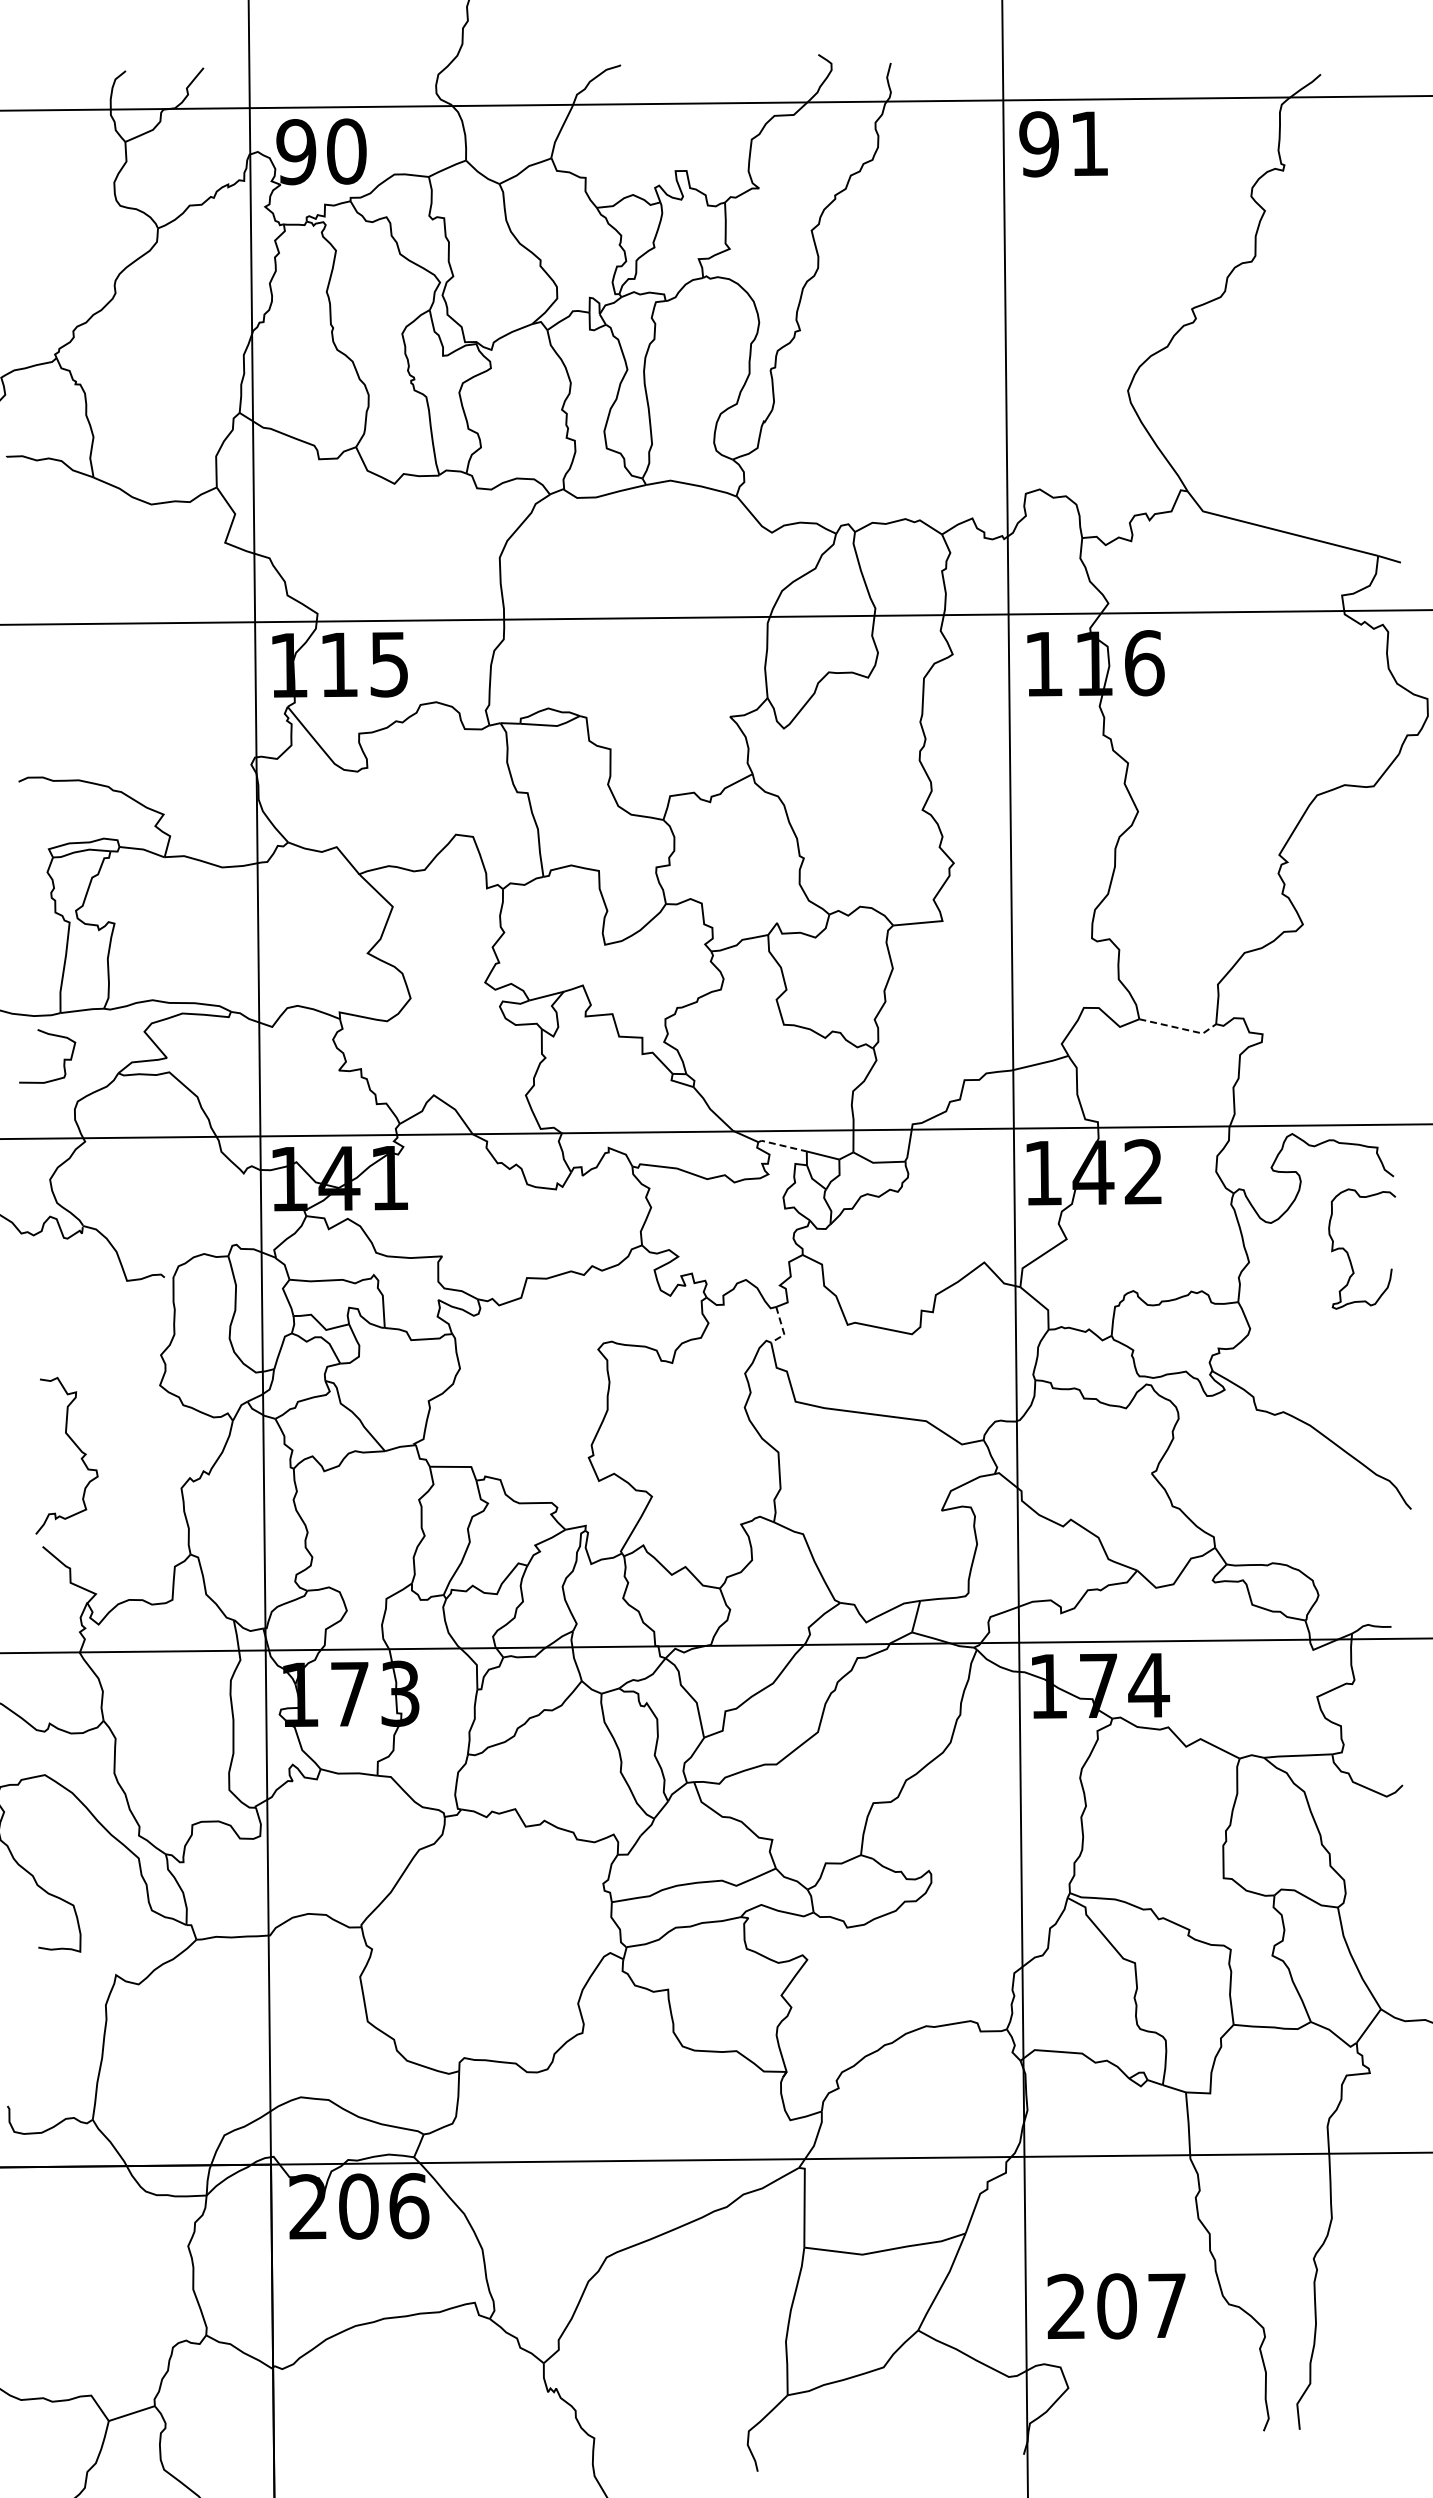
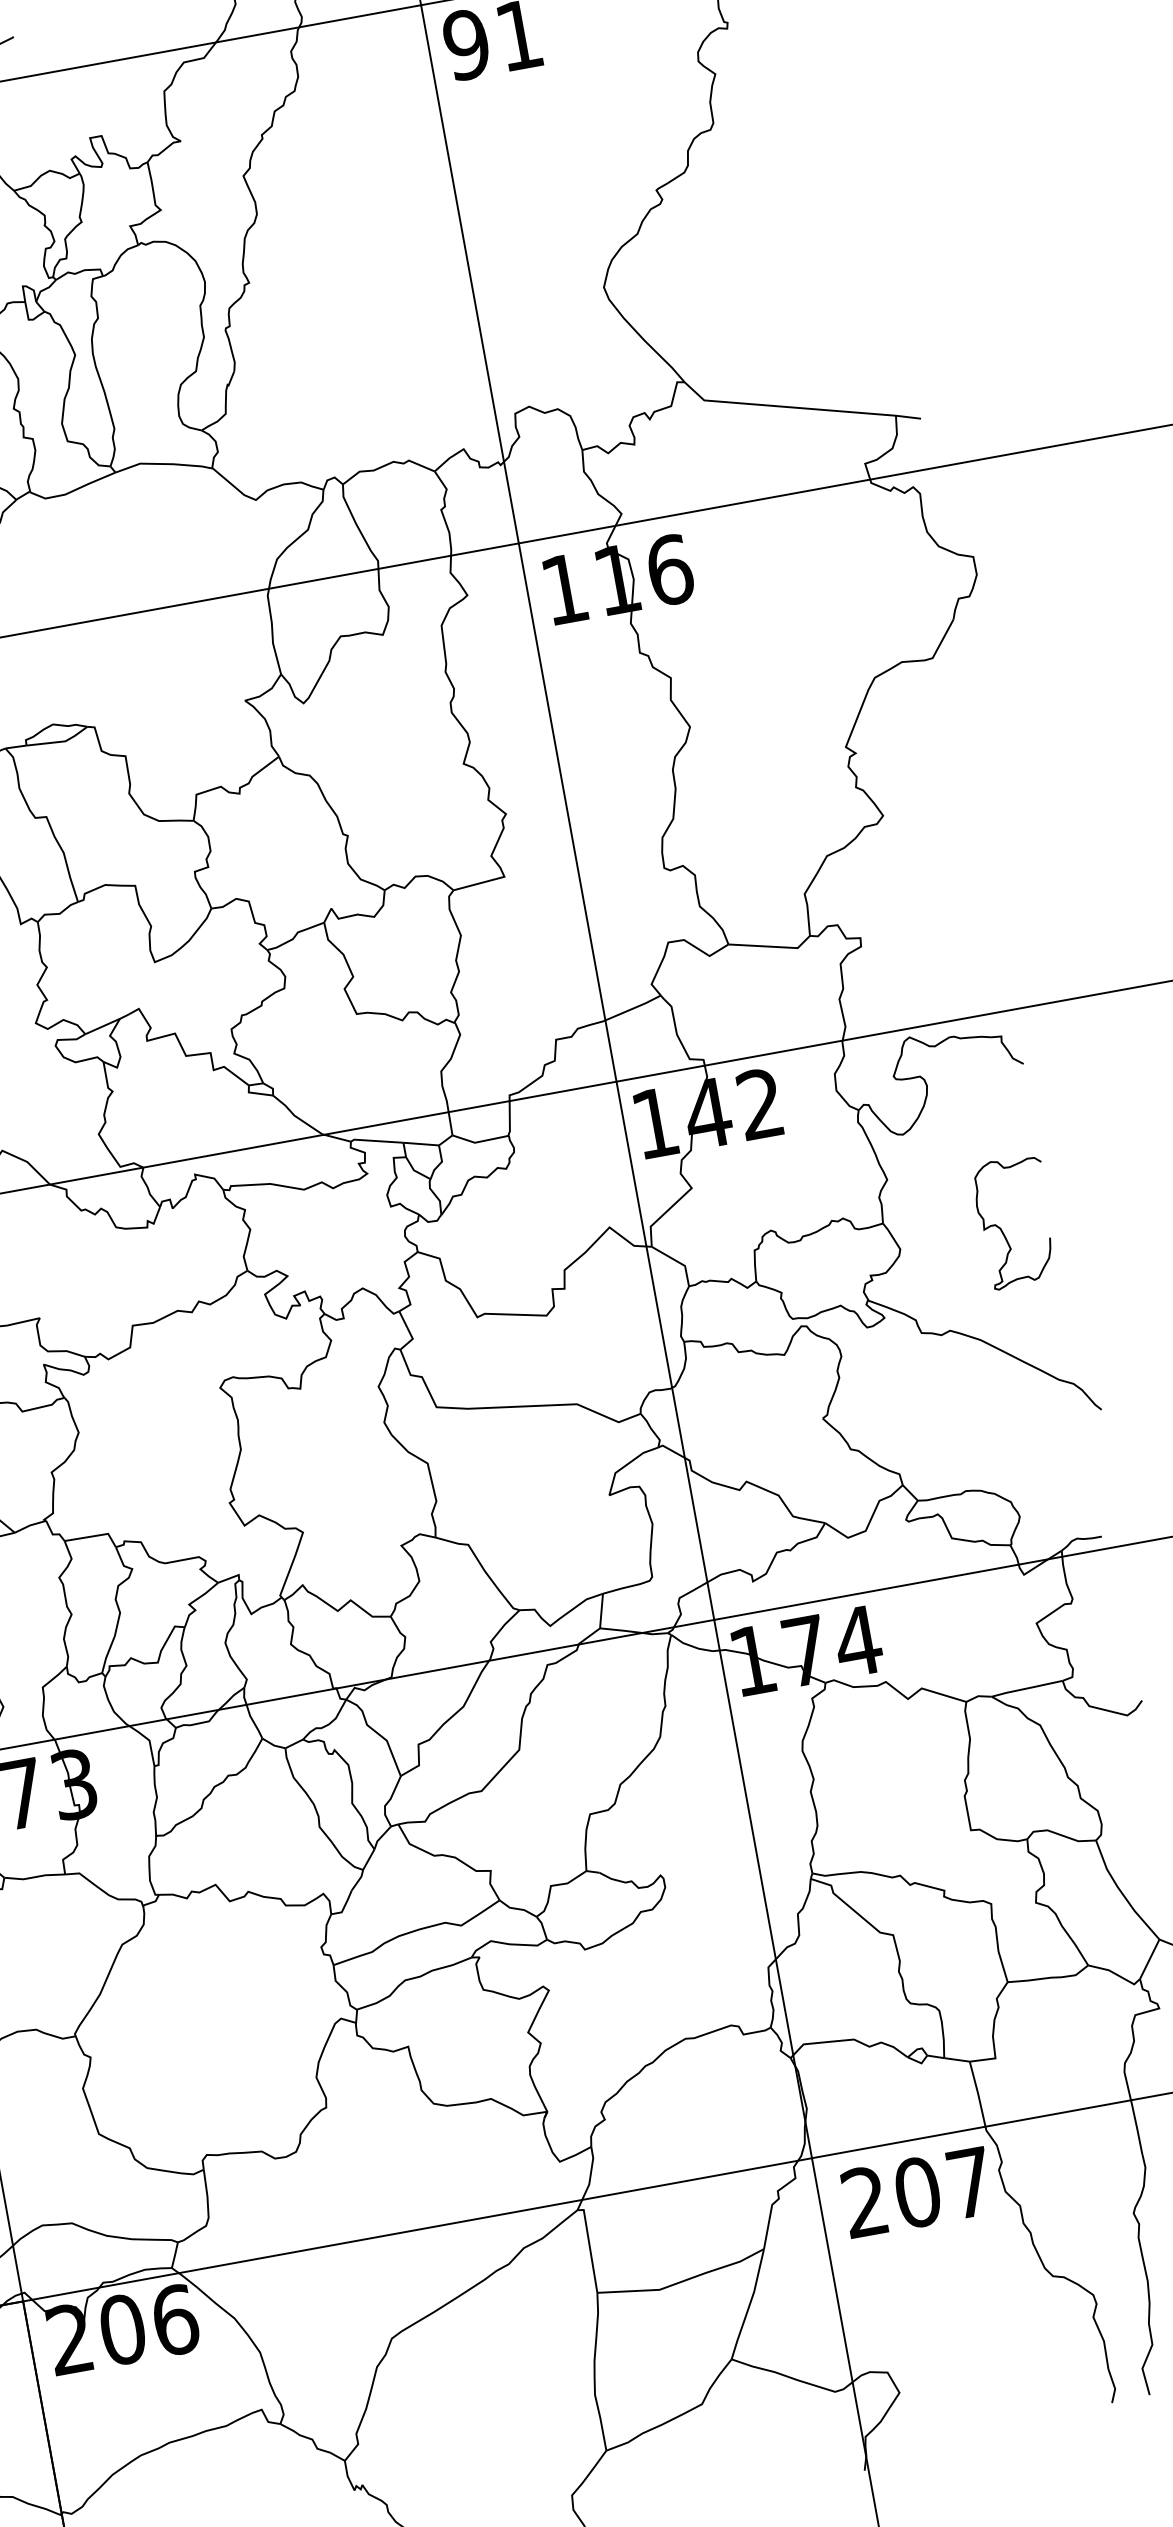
line: (1179, 1028) -> (772, 946), dashed -> solid
line: (781, 1145) -> (375, 1141), dashed -> solid
curve: (1348, 1252) -> (1001, 1228), moved
line: (782, 1328) -> (409, 1332), dashed -> solid
text: (1116, 2306) -> (917, 2192), moved

